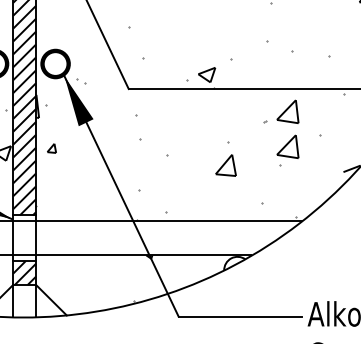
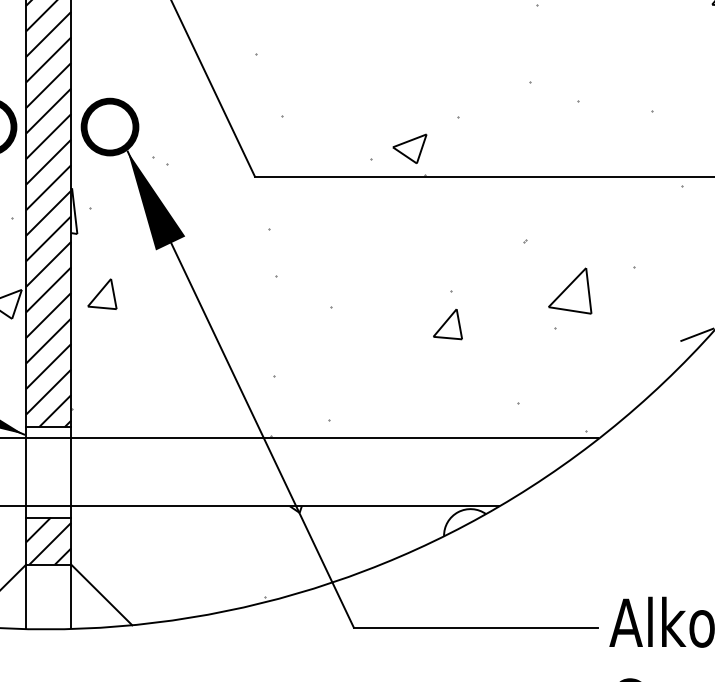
part: (287, 111) -> (569, 221), removed
part: (51, 148) -> (101, 294), size x1.67
part: (226, 158) -> (448, 314), size x0.71

